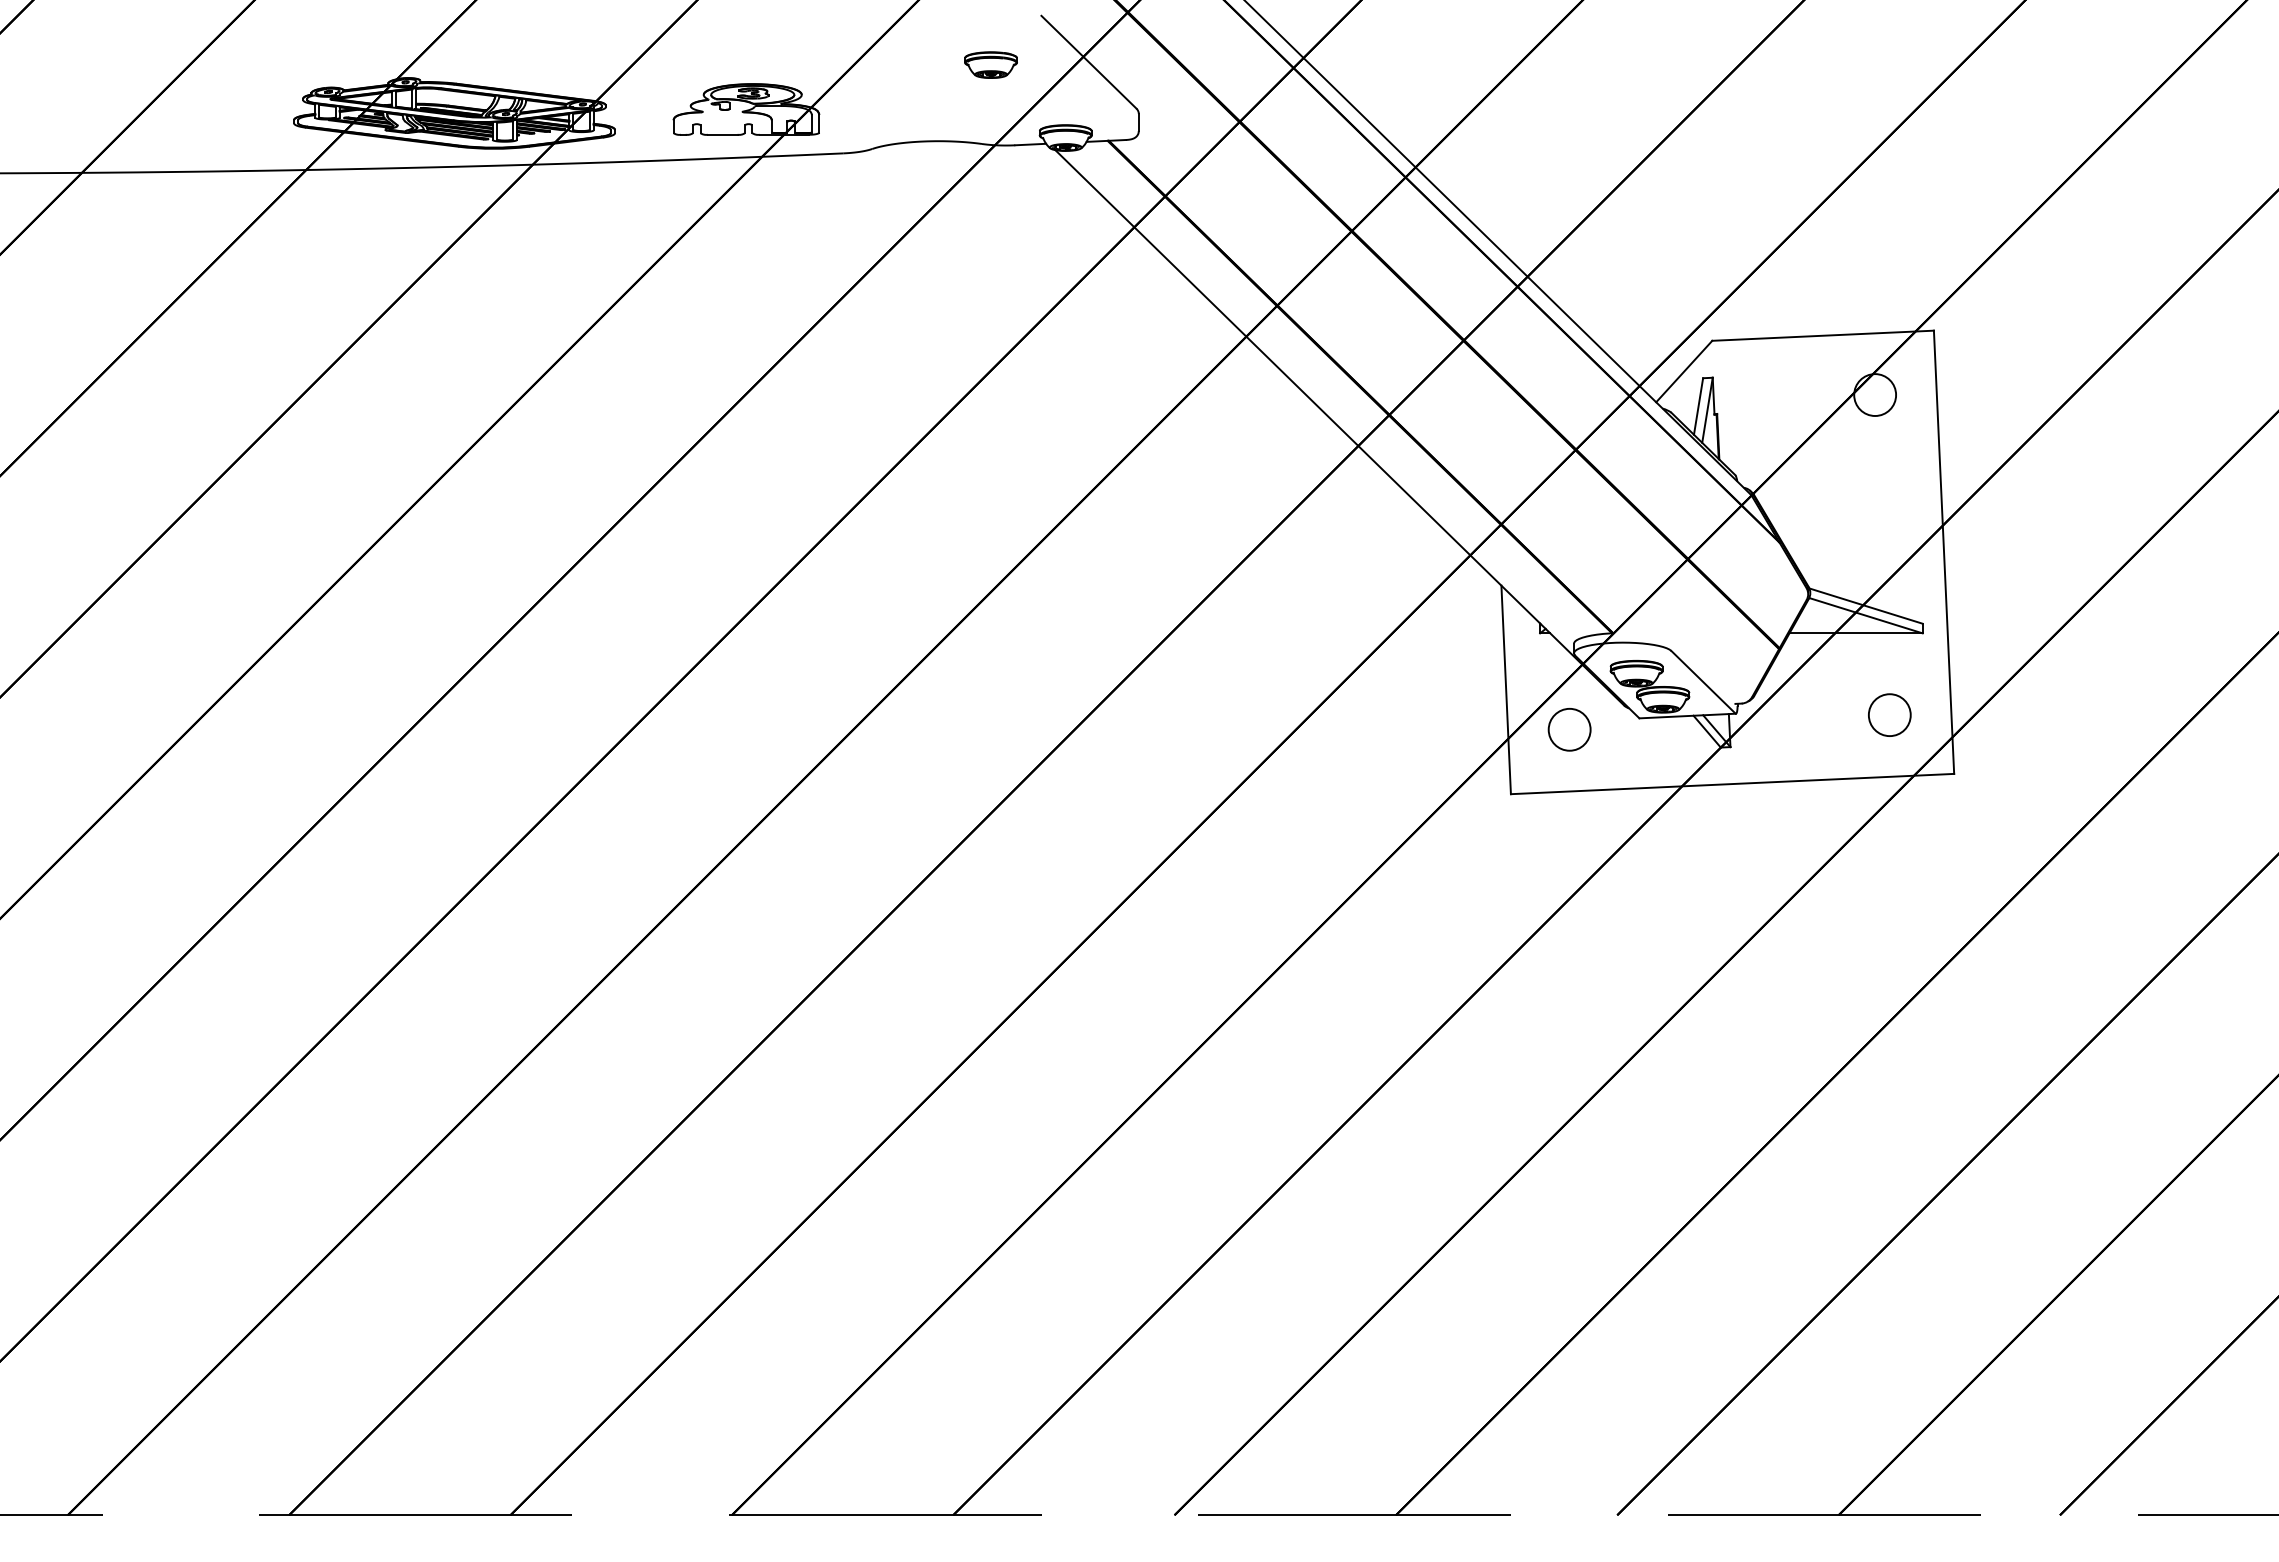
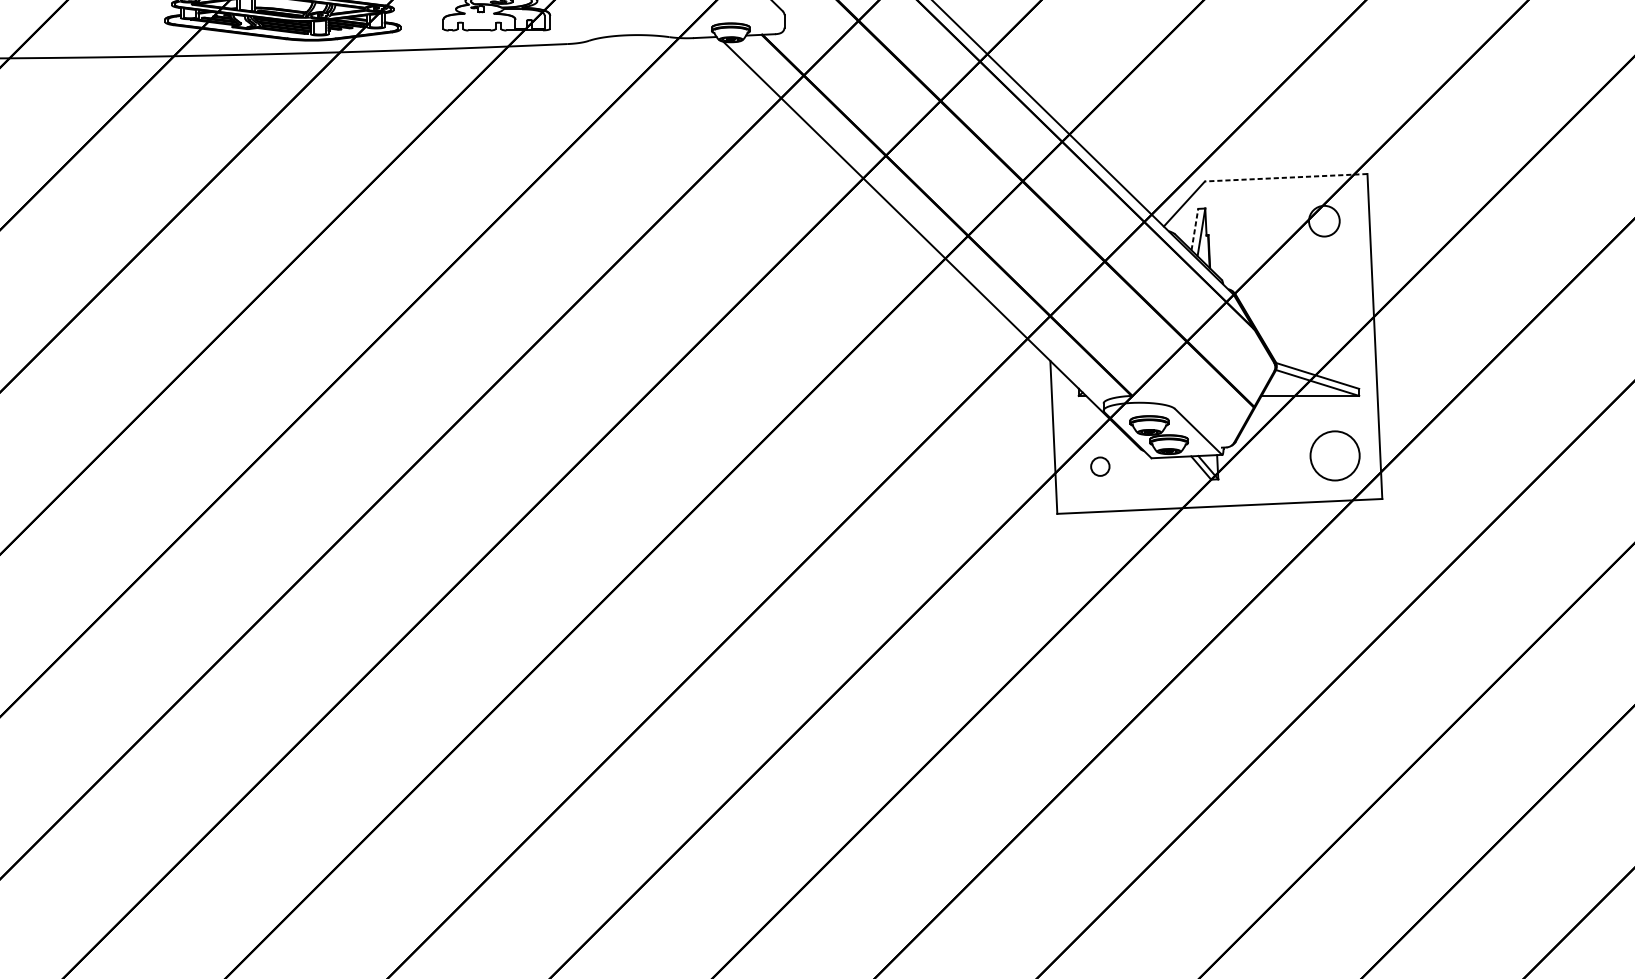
line: (1823, 335) -> (1286, 177), solid -> dashed
line: (1698, 406) -> (1194, 229), solid -> dashed
circle: (1889, 715) -> (1334, 456), size x1.6
circle: (1569, 729) -> (1100, 466), size x0.6

